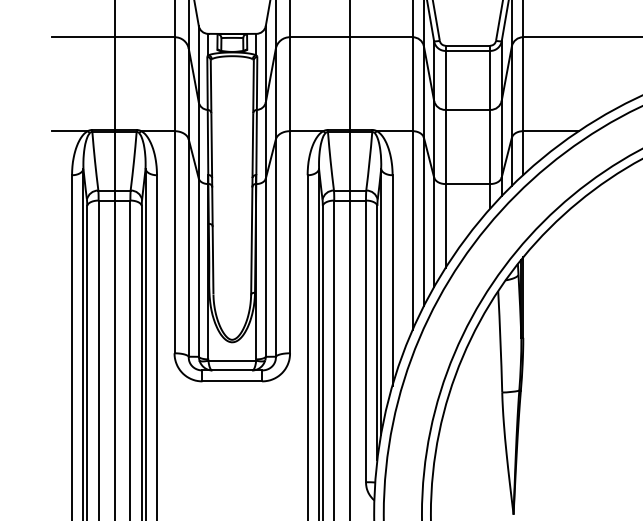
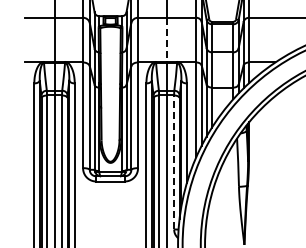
line: (349, 84) -> (166, 40), solid -> dashed
line: (366, 339) -> (174, 161), solid -> dashed

